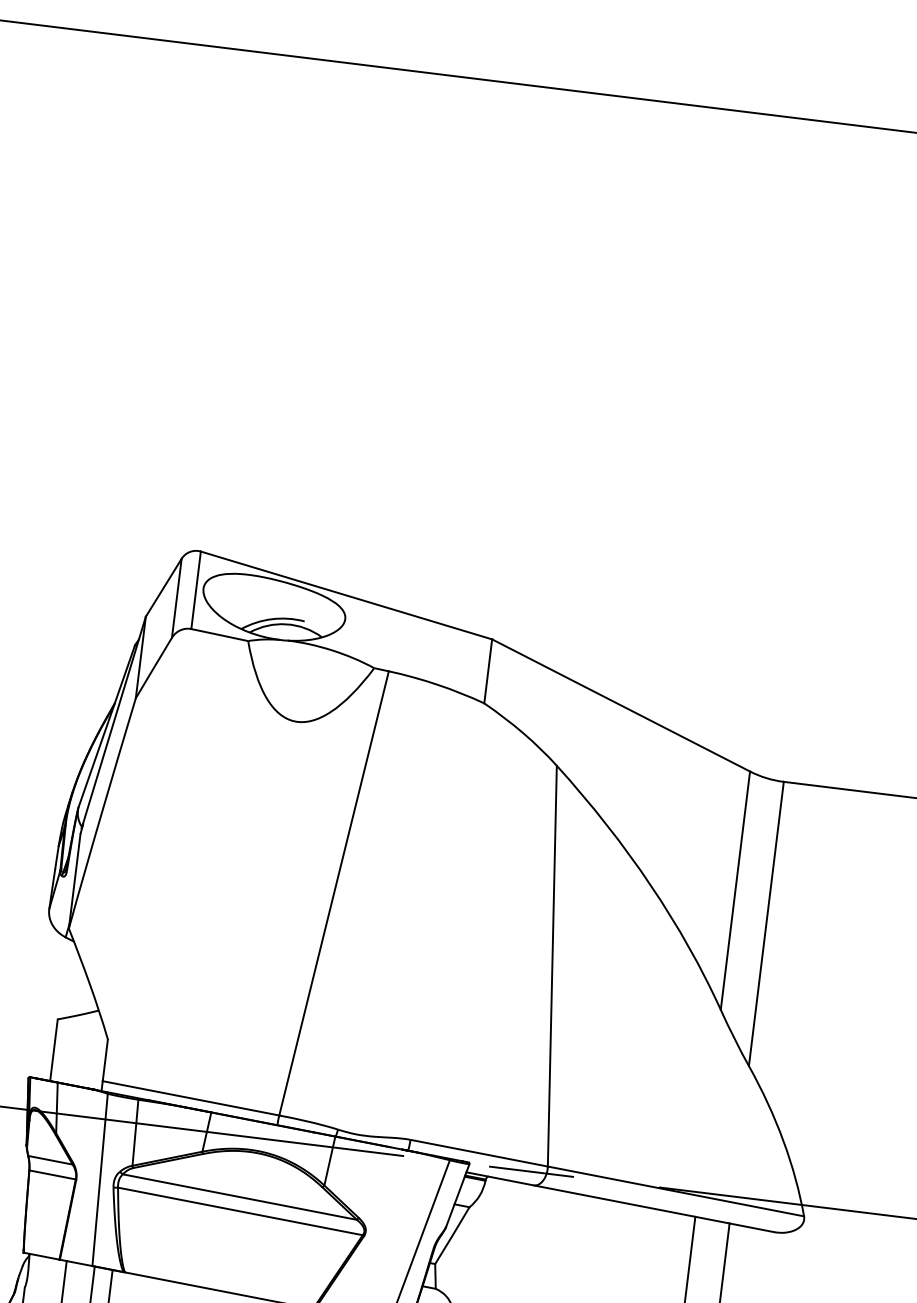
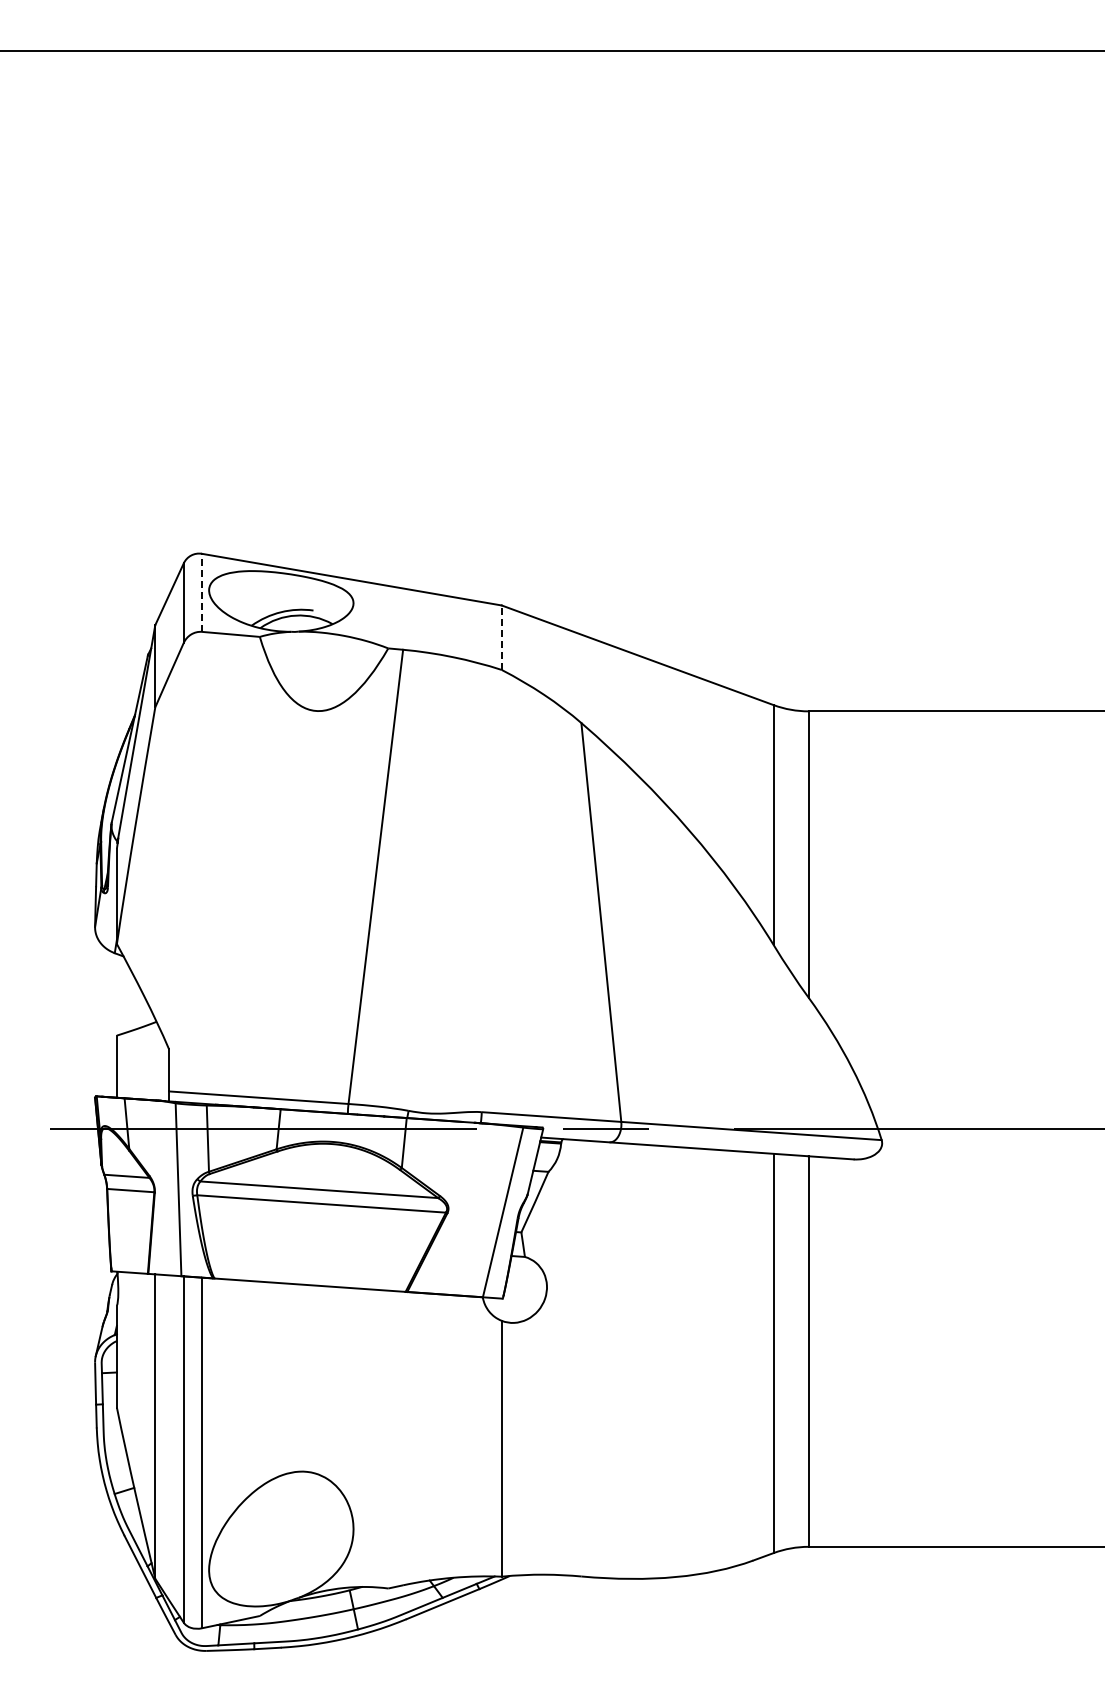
line: (195, 589) -> (201, 592), solid -> dashed
line: (487, 671) -> (501, 637), solid -> dashed

